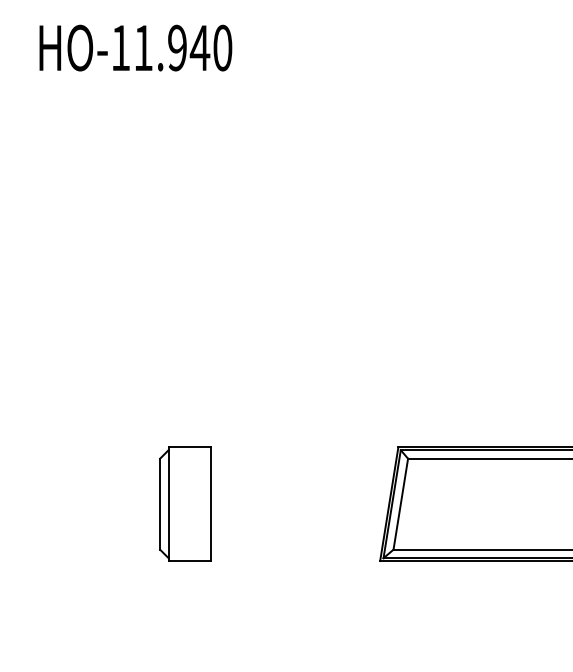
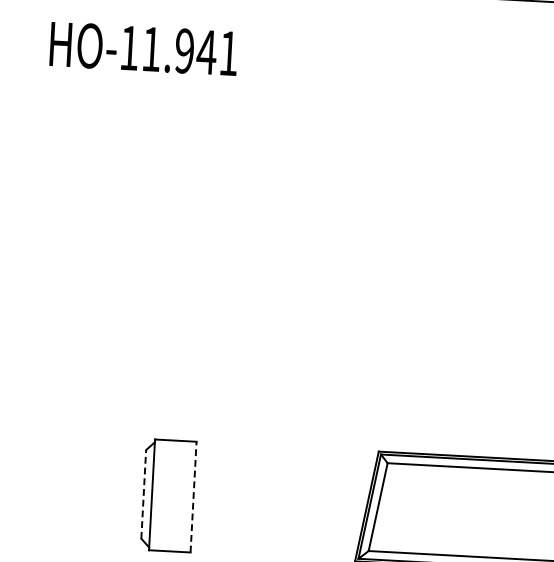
text: (222, 47) -> (228, 52), -11.940 -> -11.941
line: (160, 503) -> (144, 493), solid -> dashed
line: (211, 504) -> (193, 497), solid -> dashed

